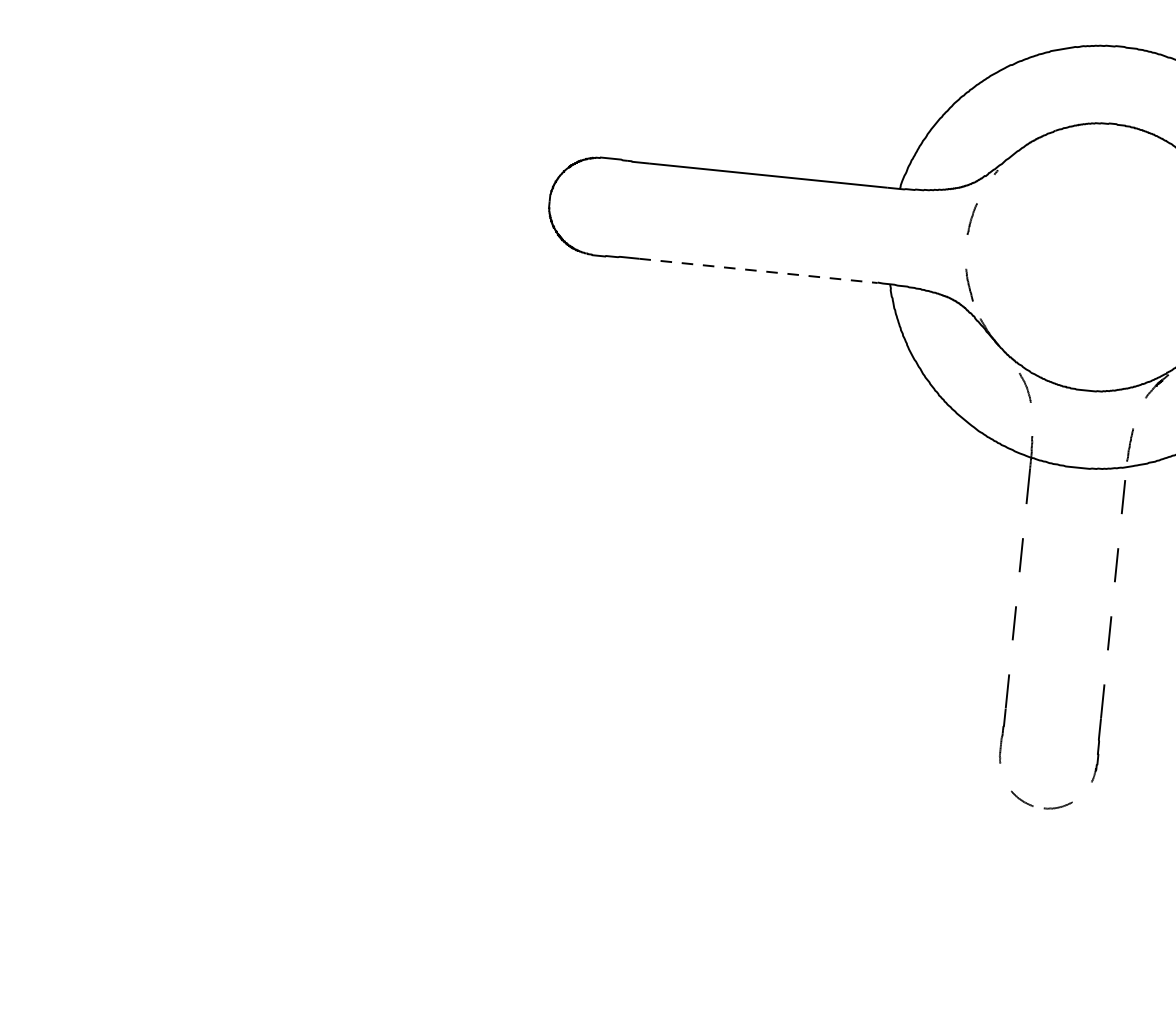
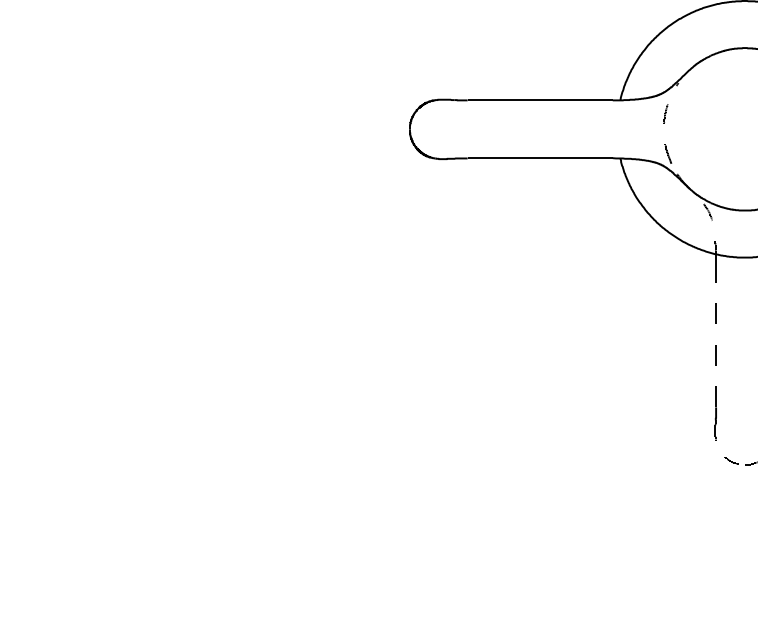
line: (759, 271) -> (540, 158), dashed -> solid

